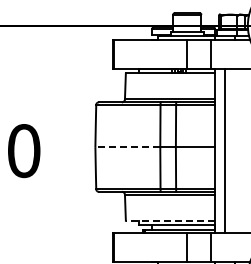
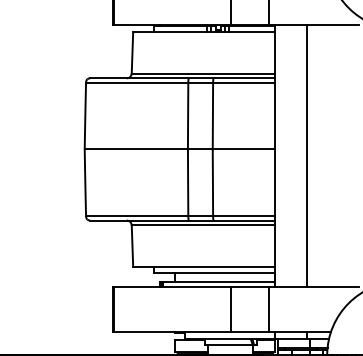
line: (127, 147) -> (135, 150), dashed -> solid
line: (225, 150) -> (307, 154), moved
line: (170, 220) -> (204, 266), dashed -> solid

